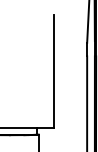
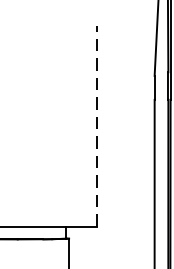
line: (54, 71) -> (96, 126), solid -> dashed

